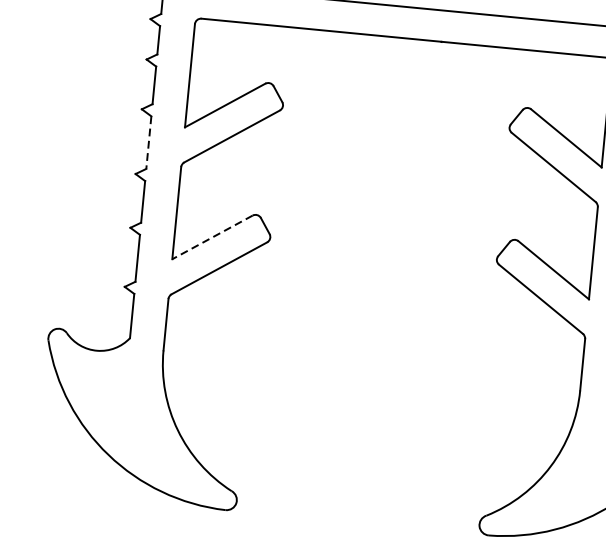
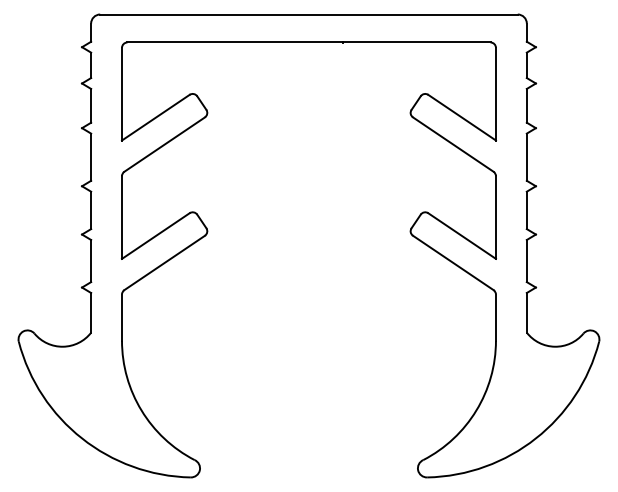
line: (149, 142) -> (91, 157), dashed -> solid
line: (212, 237) -> (155, 236), dashed -> solid

